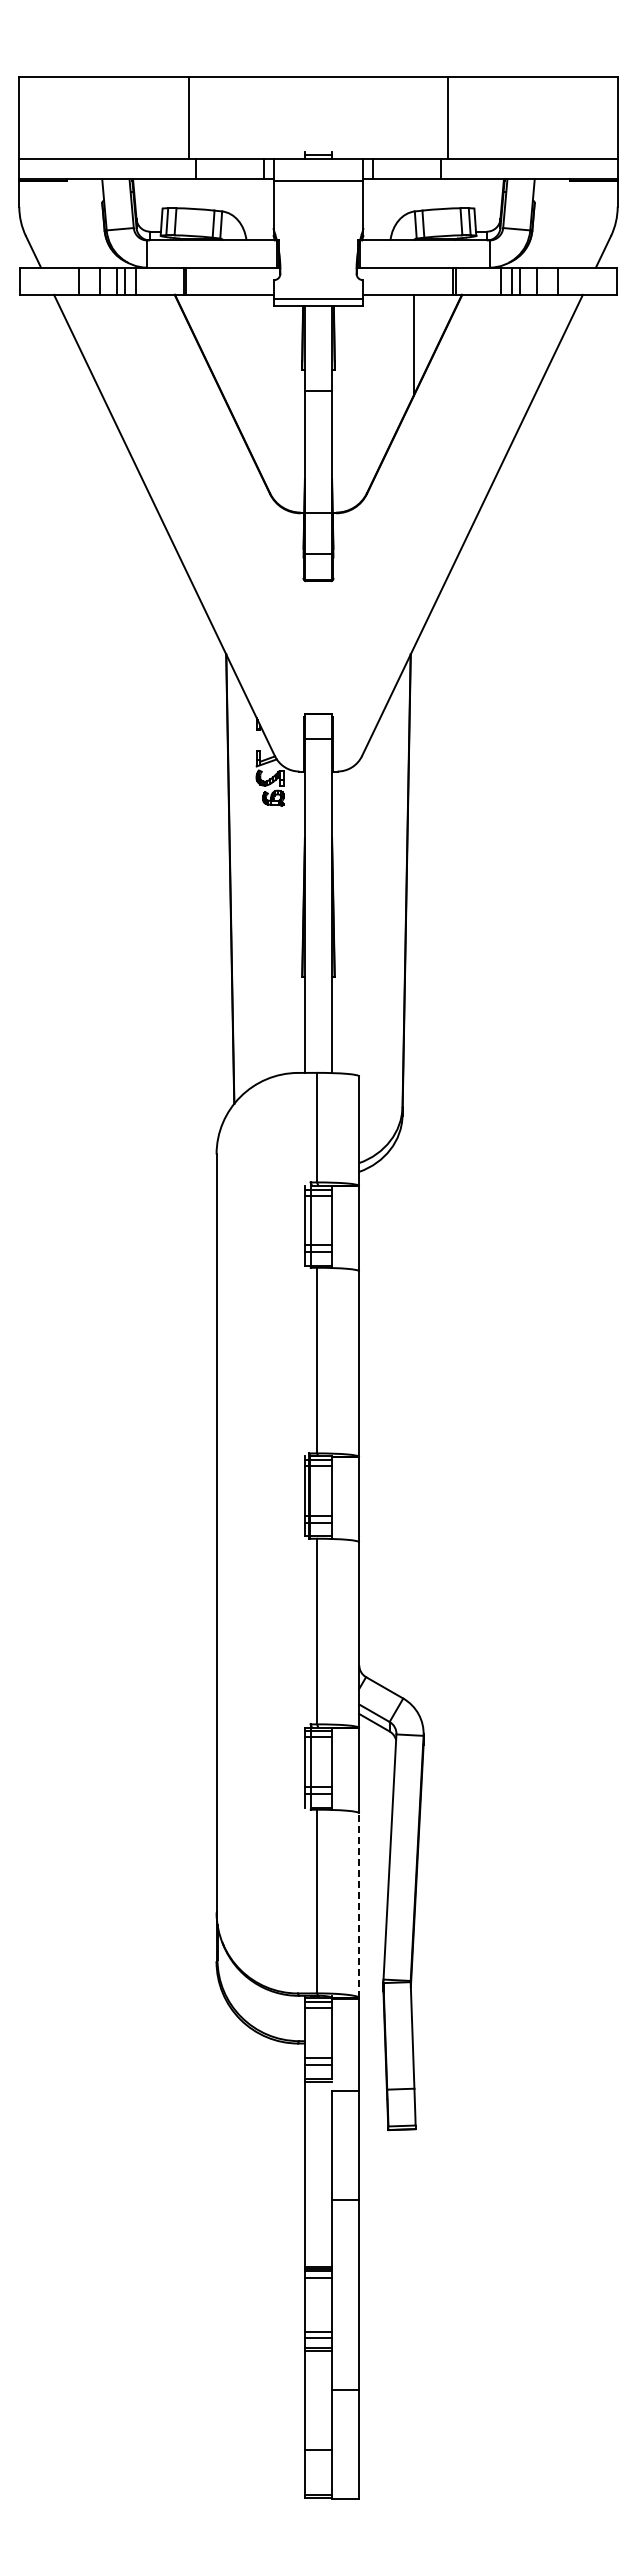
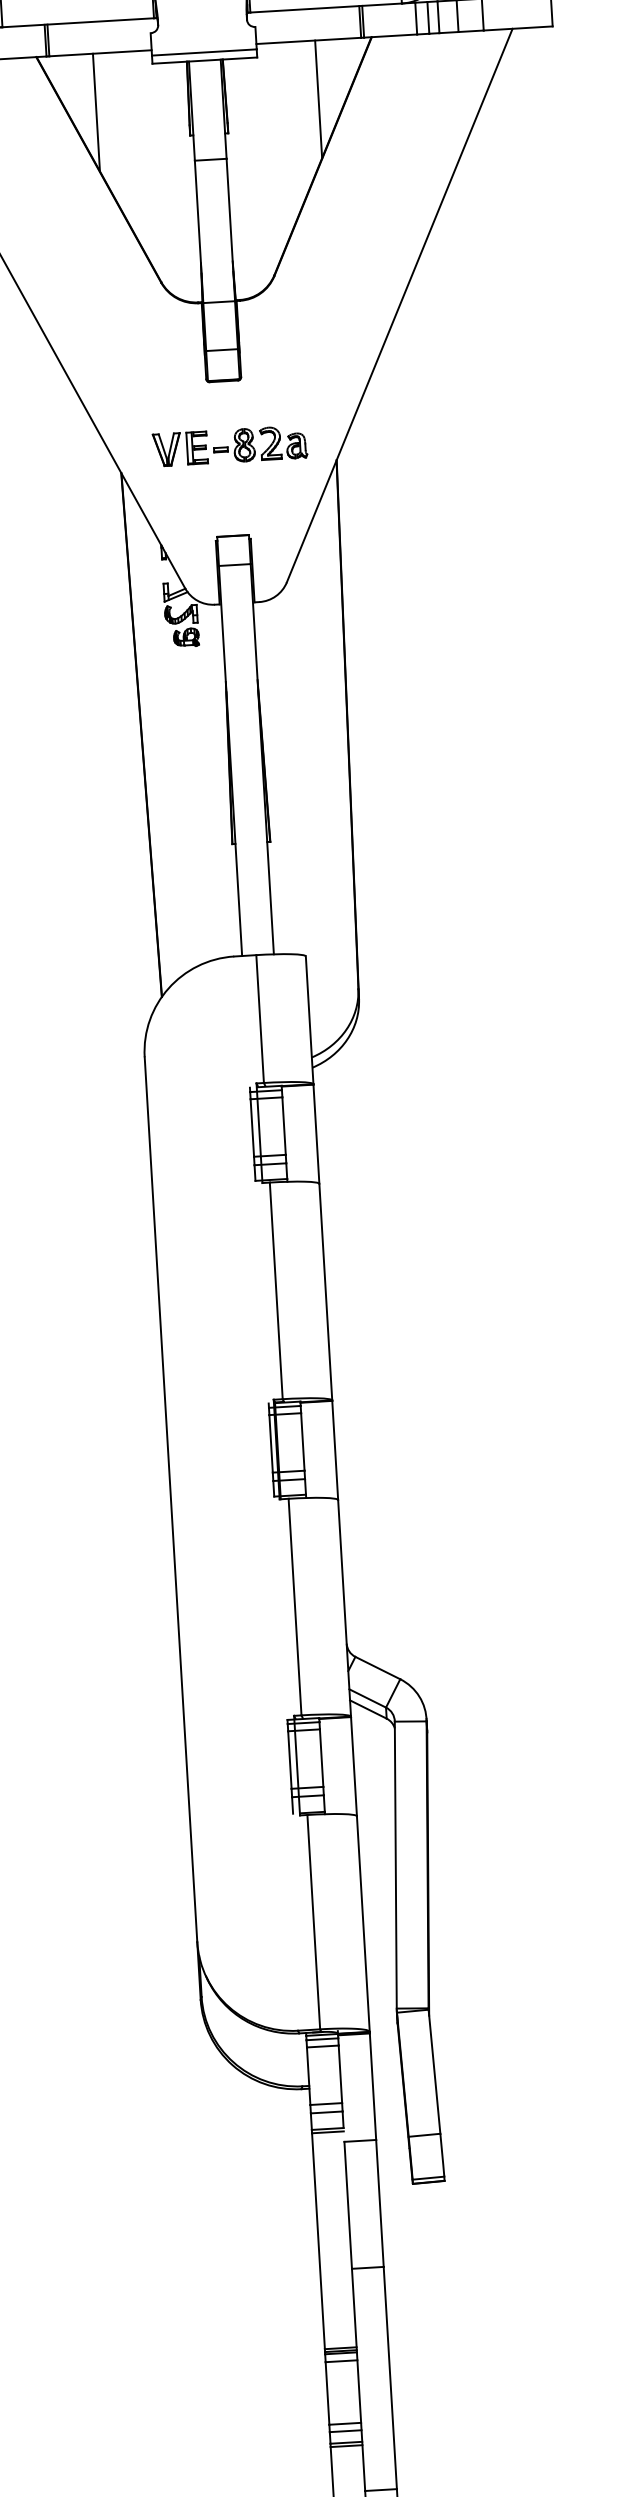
line: (223, 344) -> (96, 111), added
part: (320, 636) -> (230, 445), added
line: (359, 1905) -> (363, 1923), dashed -> solid

